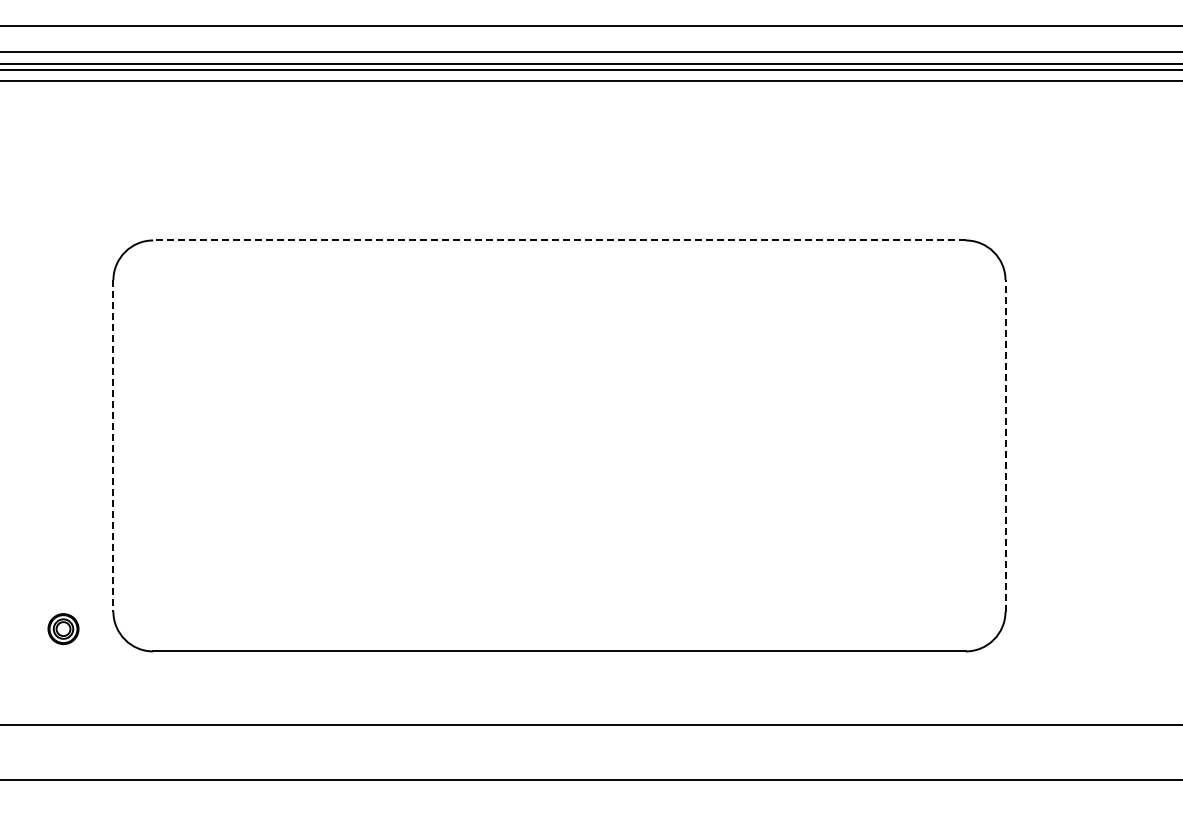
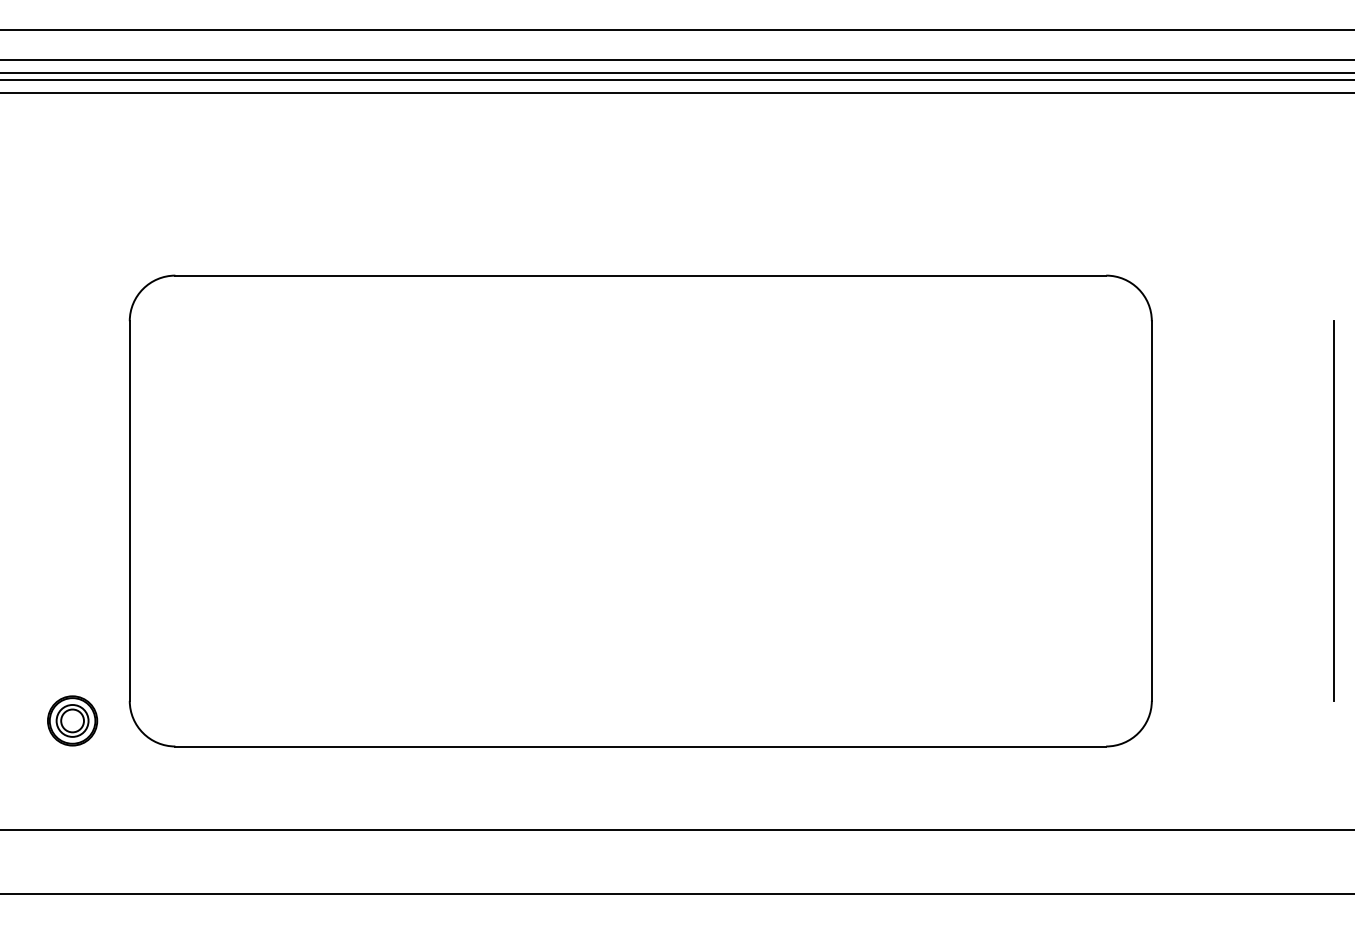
line: (558, 240) -> (639, 275), dashed -> solid
line: (113, 445) -> (129, 510), dashed -> solid
line: (1005, 445) -> (1151, 510), dashed -> solid
line: (1164, 445) -> (1333, 510), added
part: (63, 628) -> (72, 720), size x1.43

